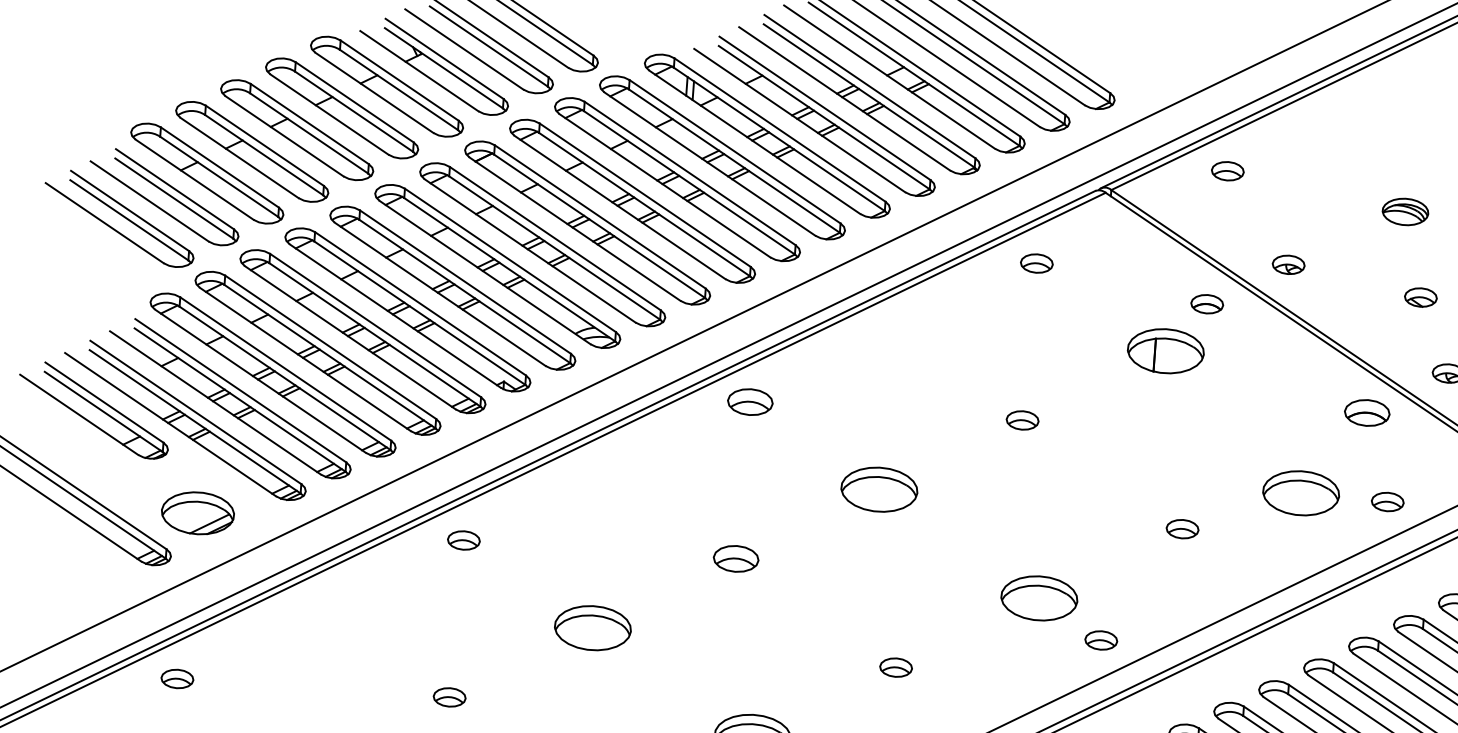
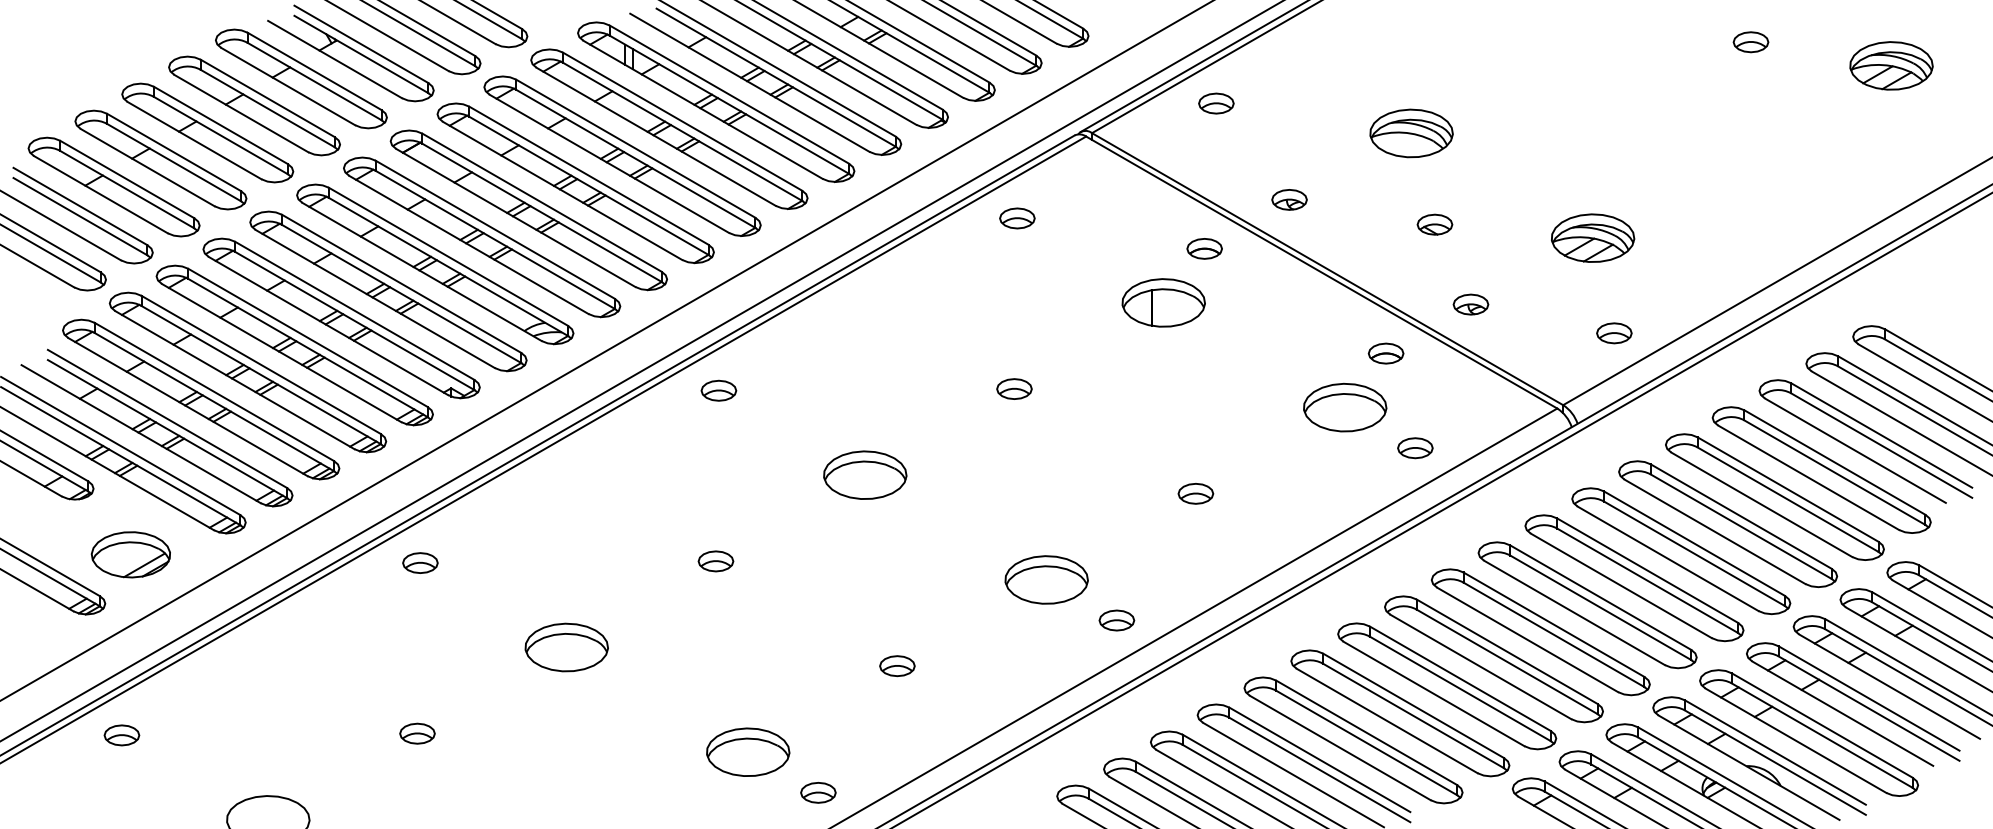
part: (1405, 211) -> (1411, 133), size x1.67
part: (750, 401) -> (718, 390), size x0.71
part: (1366, 412) -> (1385, 353), size x0.71
part: (1301, 493) -> (1345, 407), moved
part: (735, 559) -> (715, 561), size x0.71

